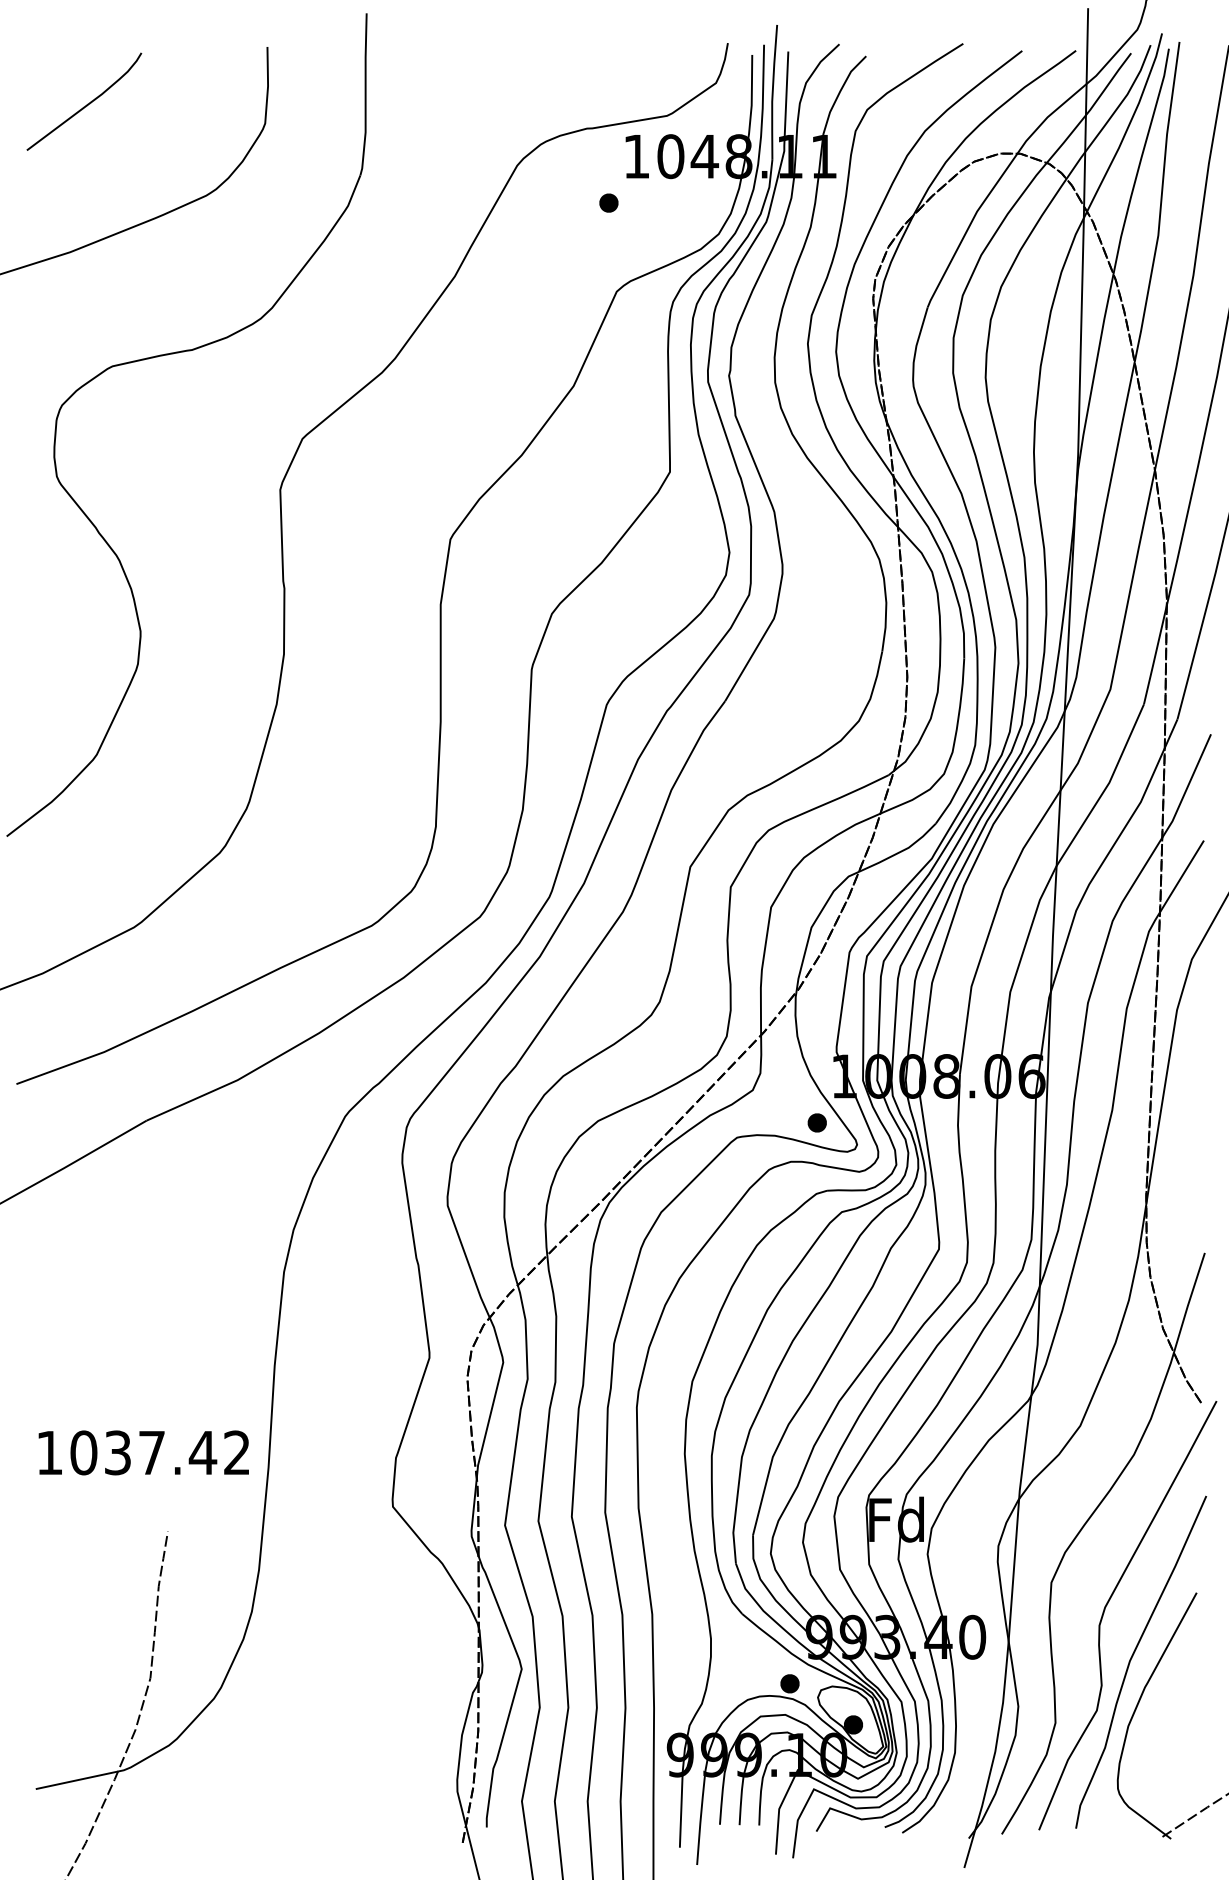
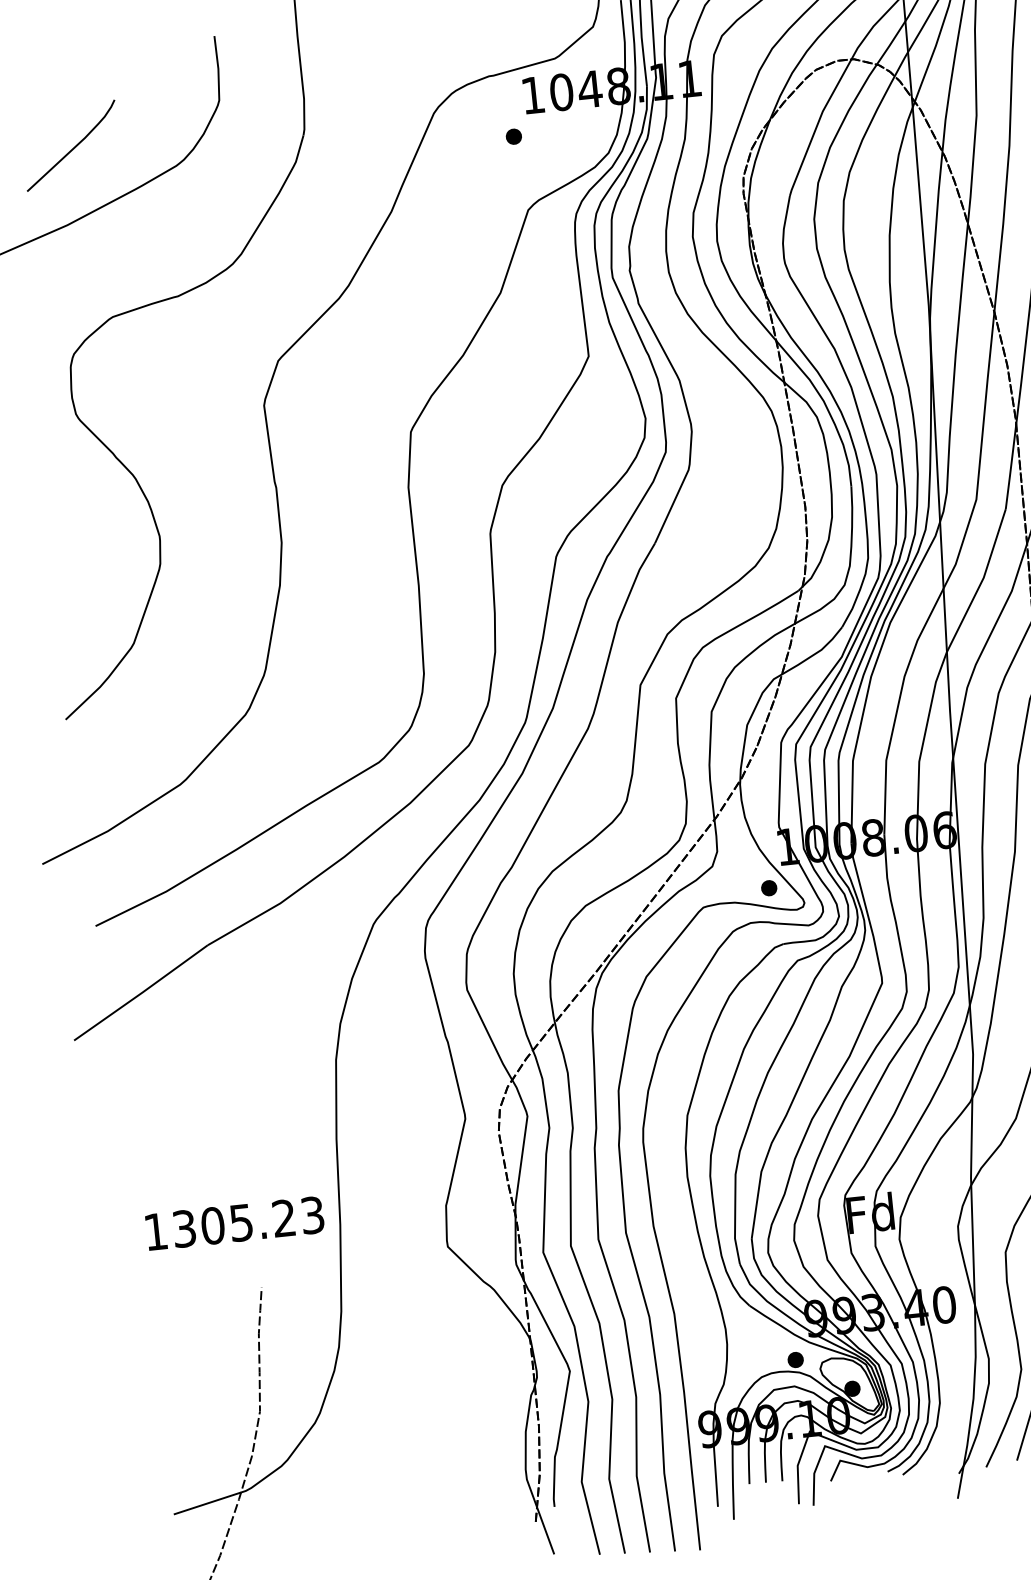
curve: (87, 103) -> (73, 146), moved
text: (159, 1452) -> (247, 1221), 1037.42 -> 1305.23

